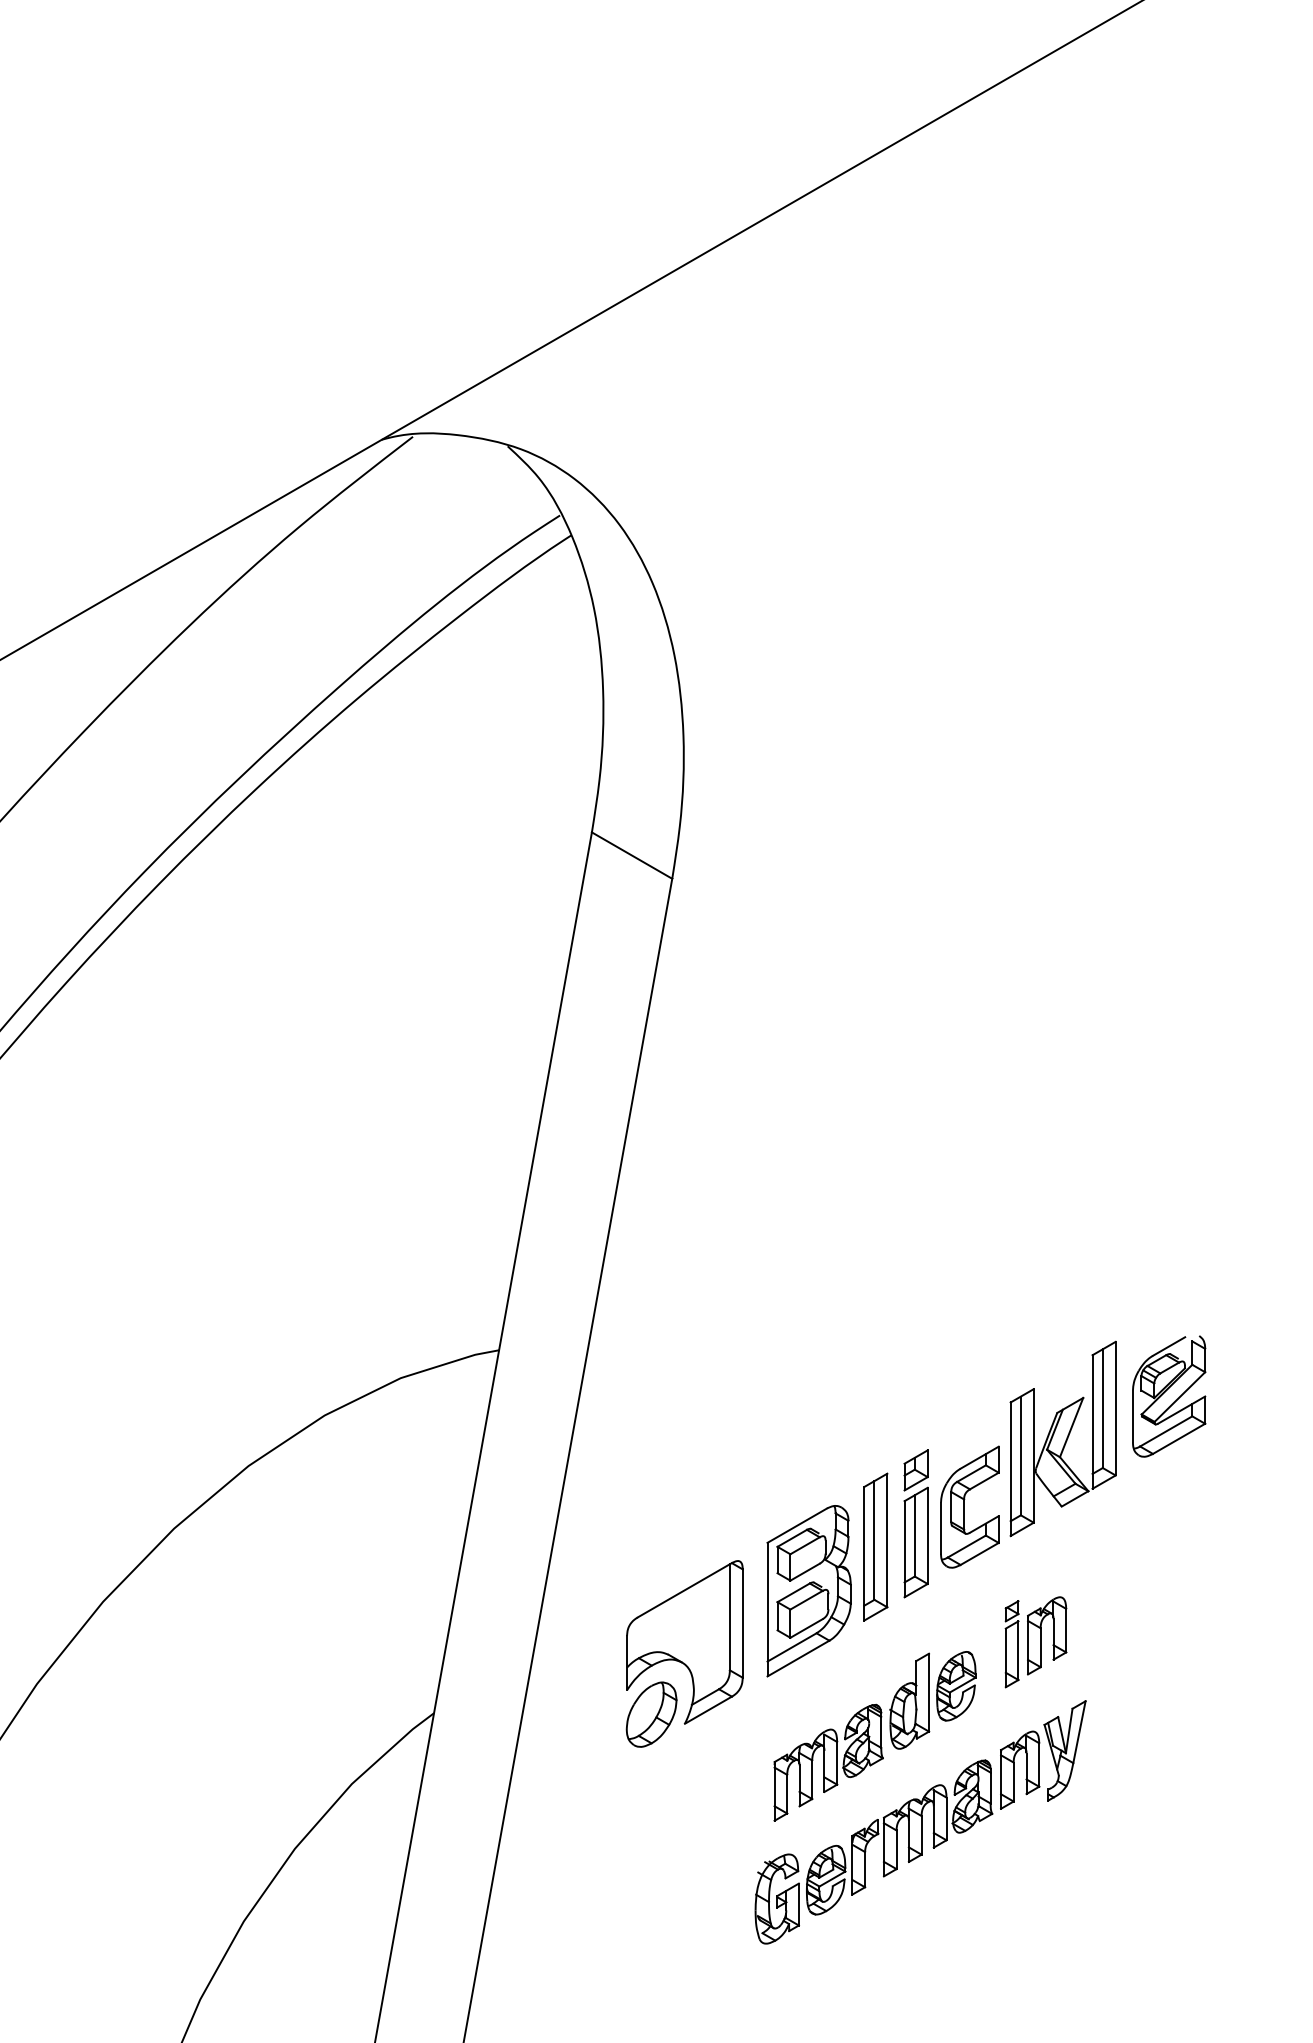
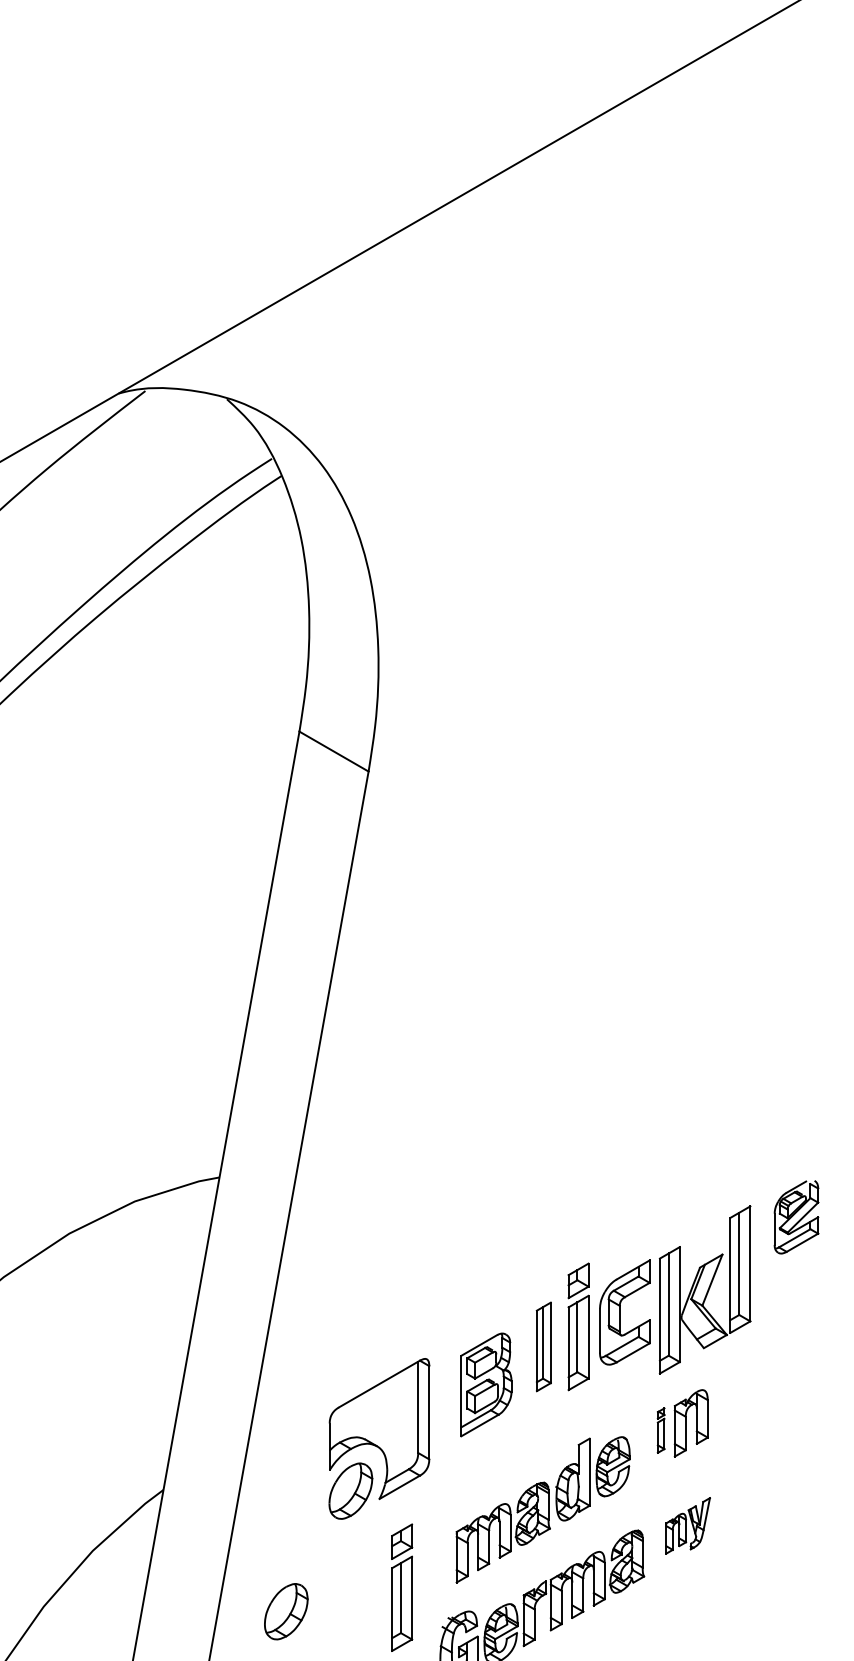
part: (1169, 1396) -> (796, 1217), size x0.7
part: (1062, 1438) -> (704, 1289), moved
part: (875, 1546) -> (543, 1346), size x0.7
part: (808, 1591) -> (485, 1385), size x0.7
part: (1011, 1644) -> (660, 1430), size x0.6
part: (1043, 1754) -> (688, 1525), size x0.6
part: (710, 1826) -> (401, 1587), added
part: (576, 1854) -> (286, 1611), added

